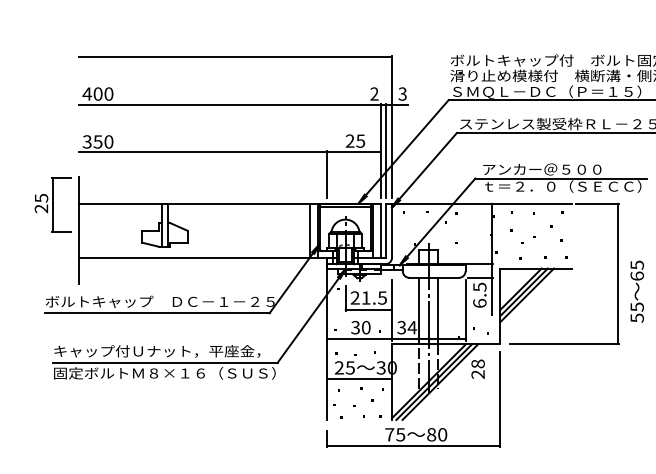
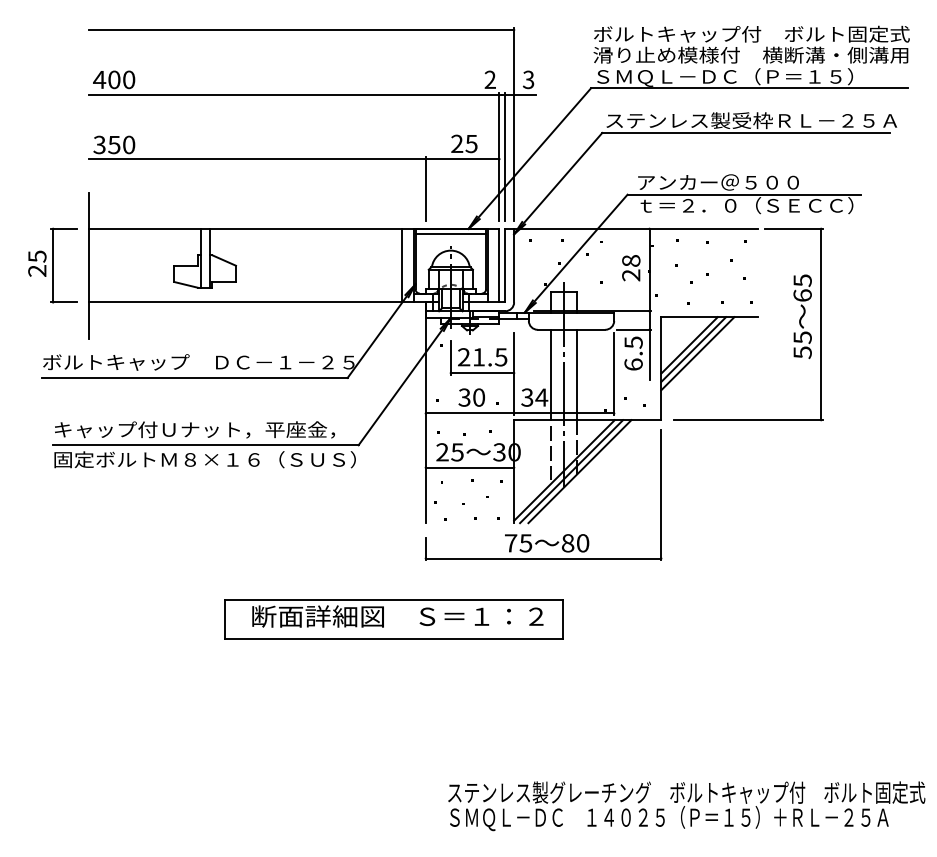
part: (52, 204) -> (52, 265), moved
text: (637, 291) -> (802, 316), moved
text: (478, 369) -> (631, 268), moved

